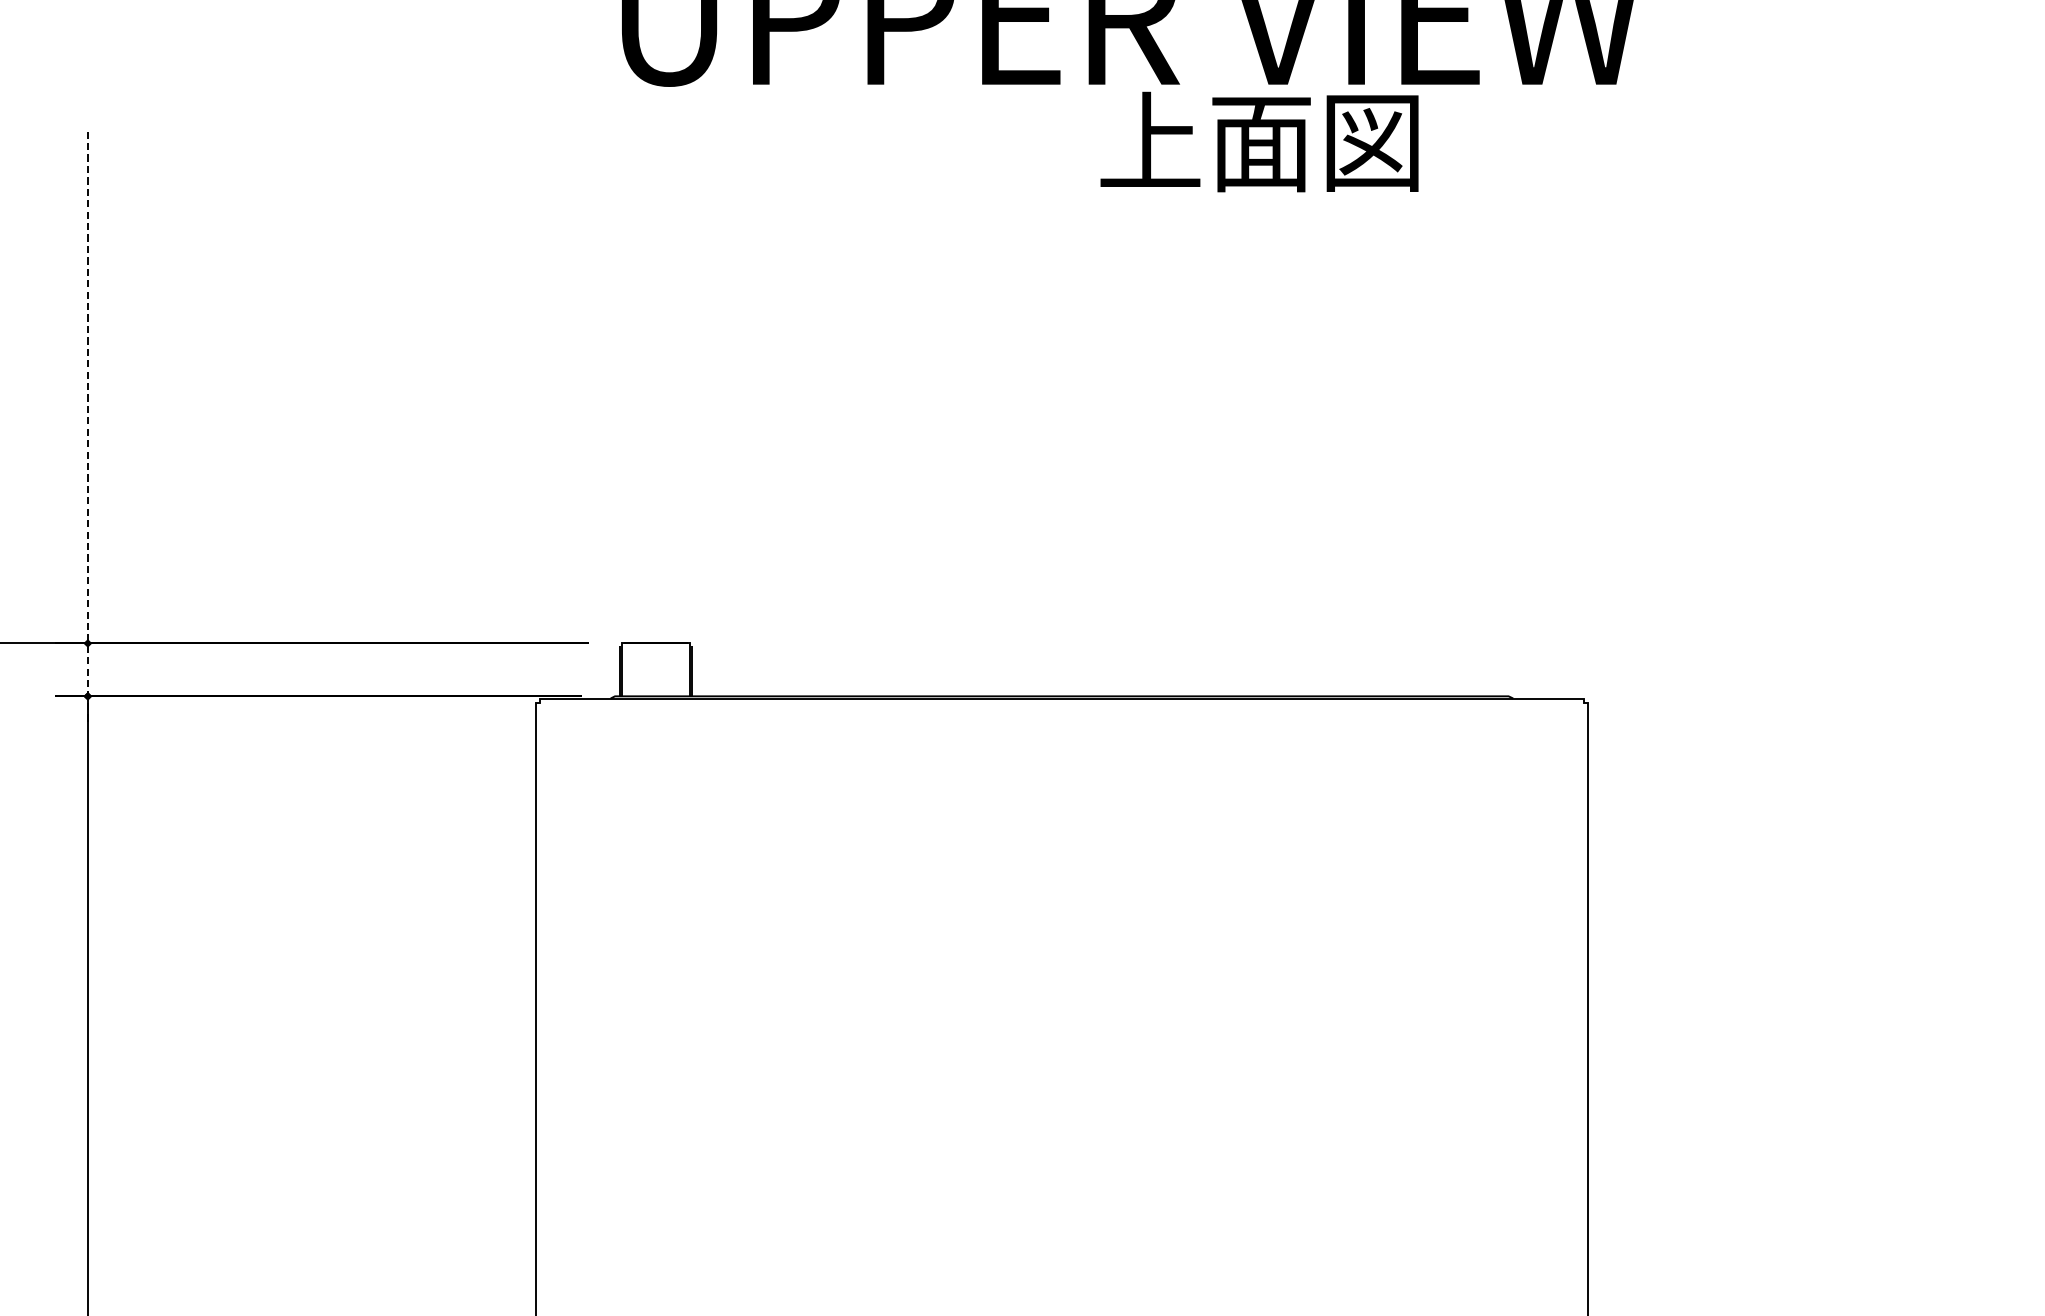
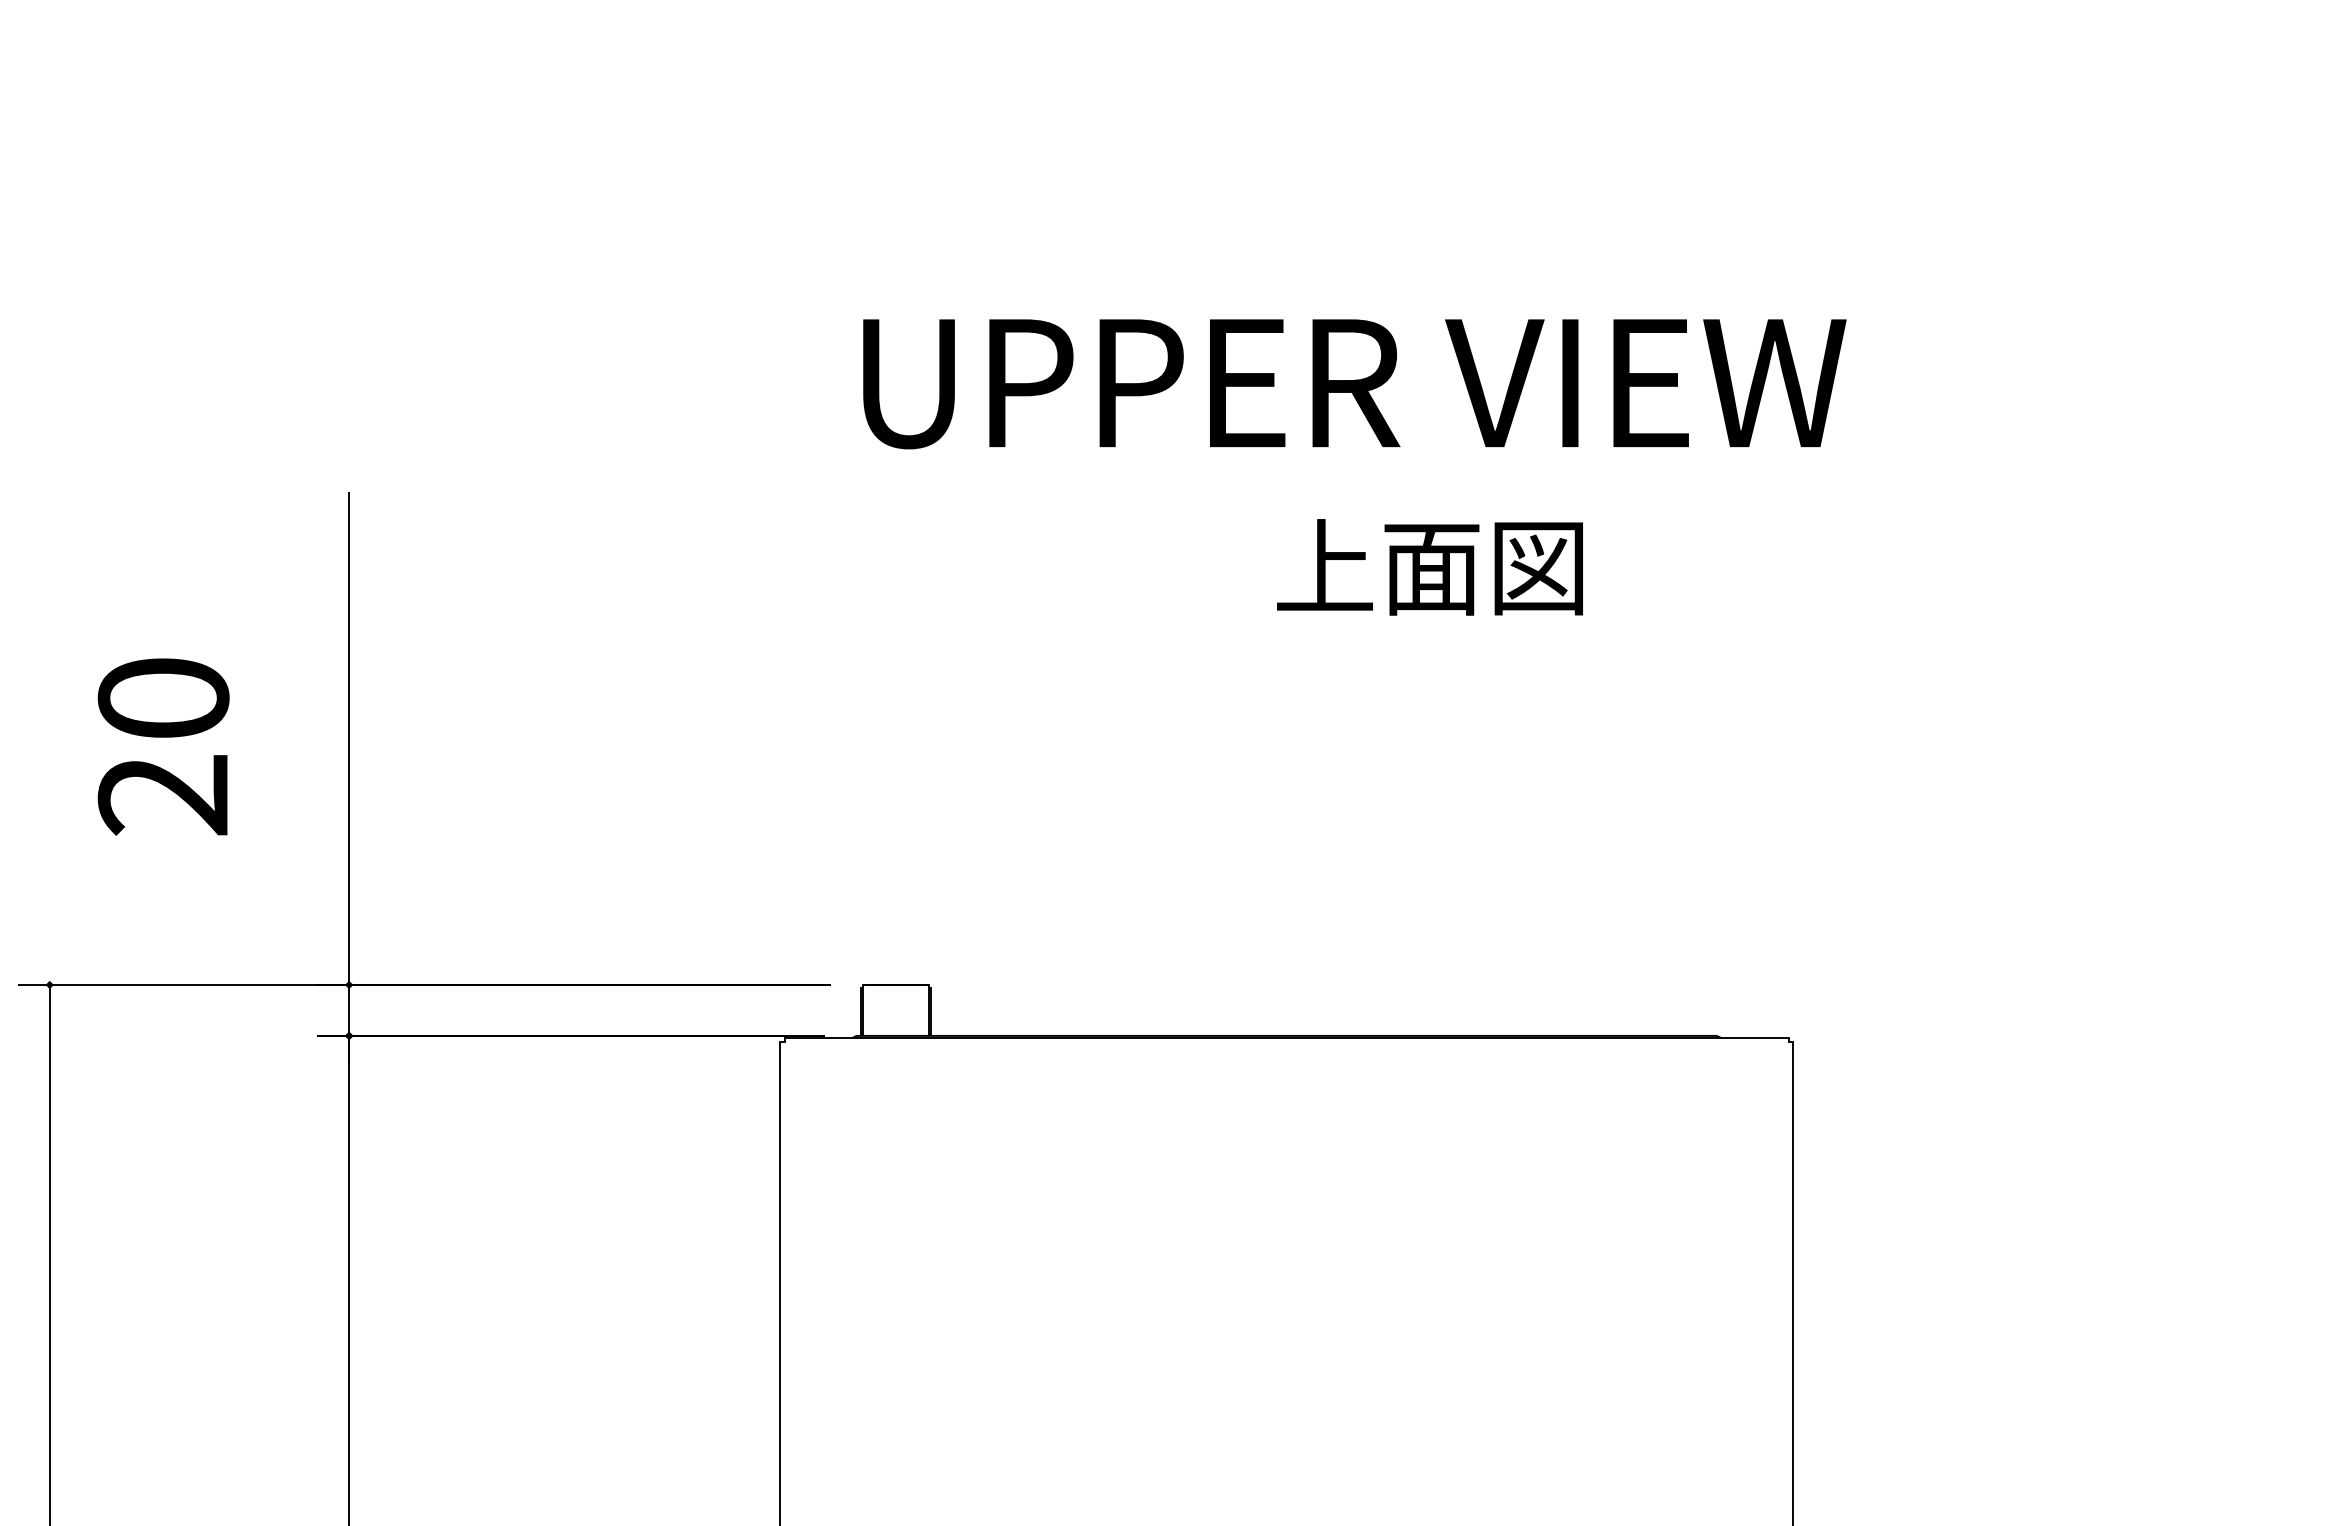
text: (1259, 142) -> (1429, 567), moved
line: (88, 427) -> (349, 777), dashed -> solid

